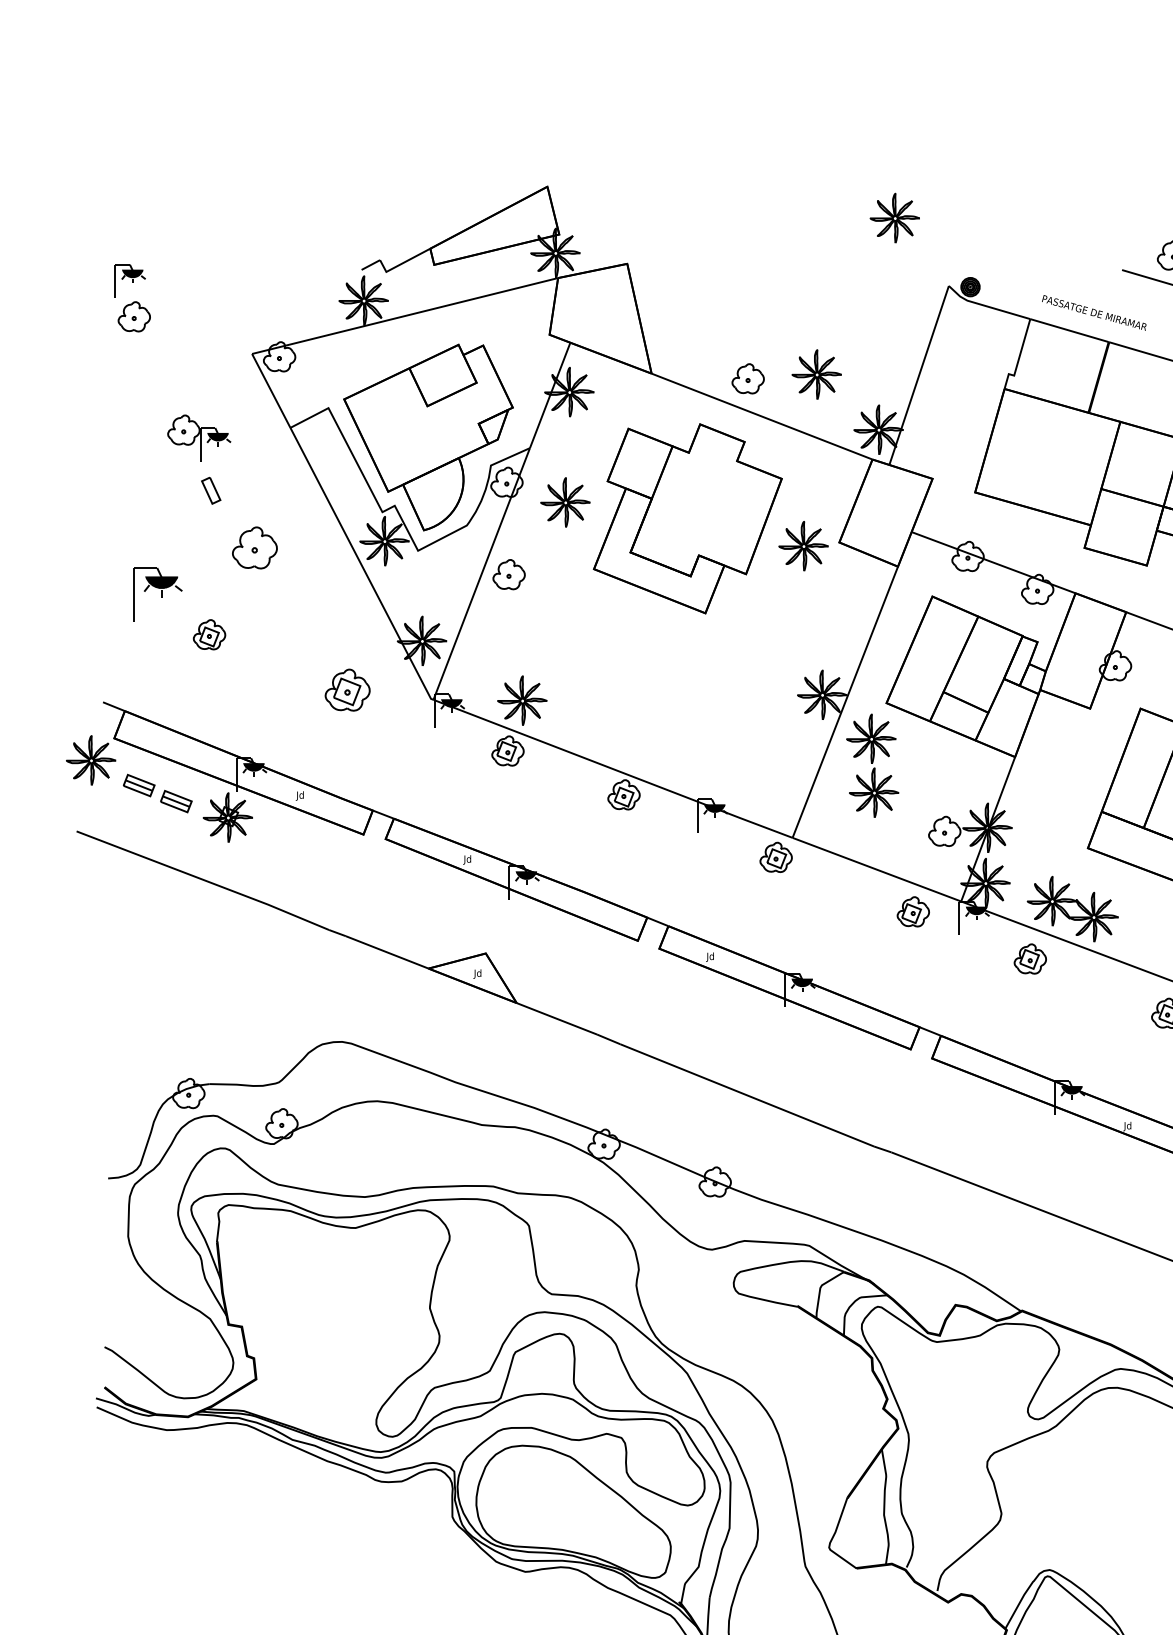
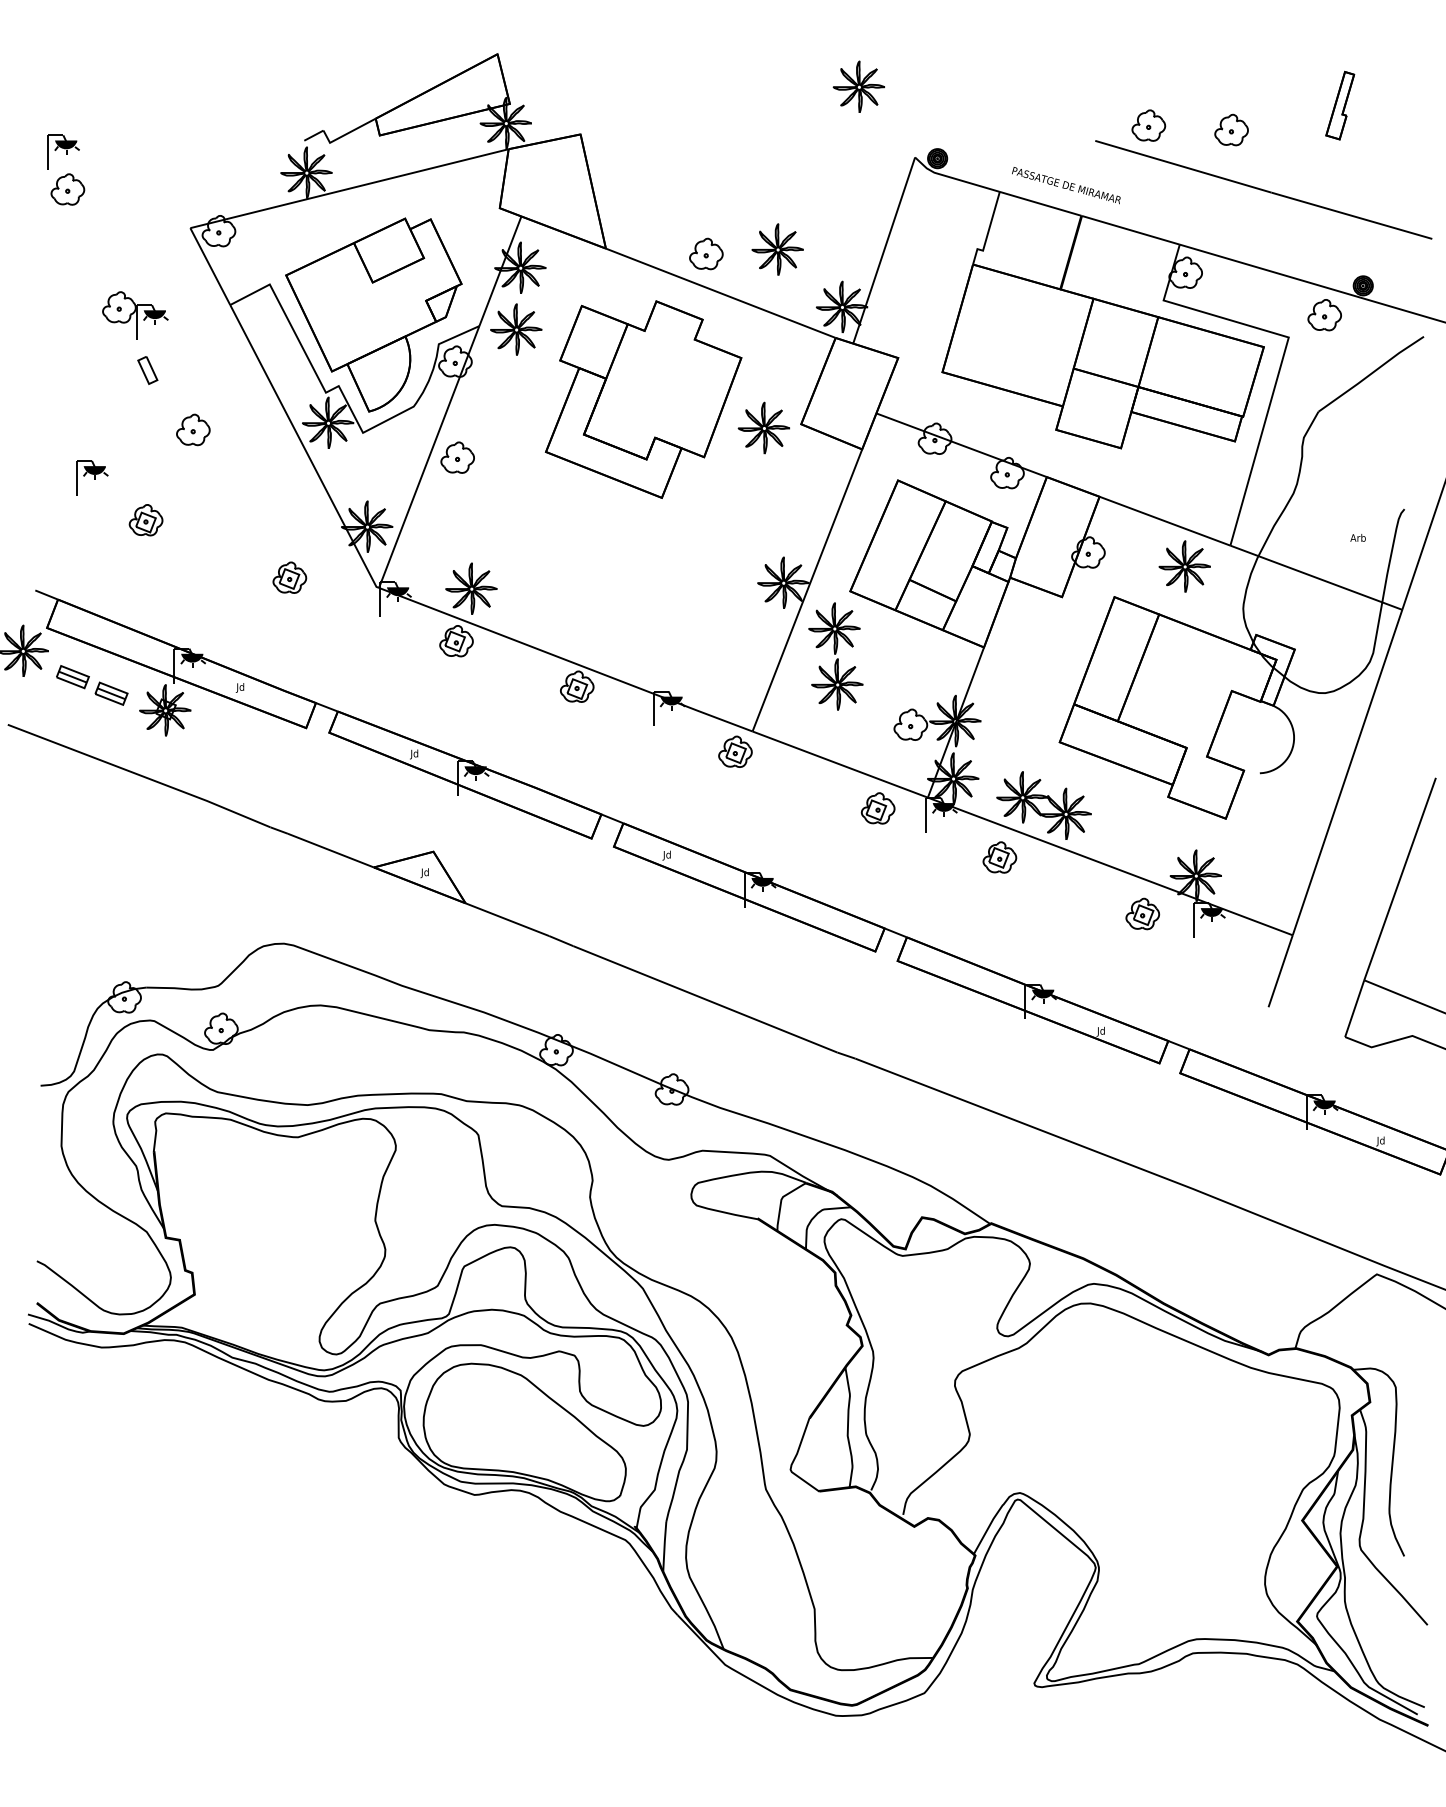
part: (565, 502) -> (516, 329), moved
part: (255, 547) -> (193, 429), size x0.71
part: (158, 593) -> (92, 477), size x0.62
part: (347, 689) -> (289, 577), size x0.71

